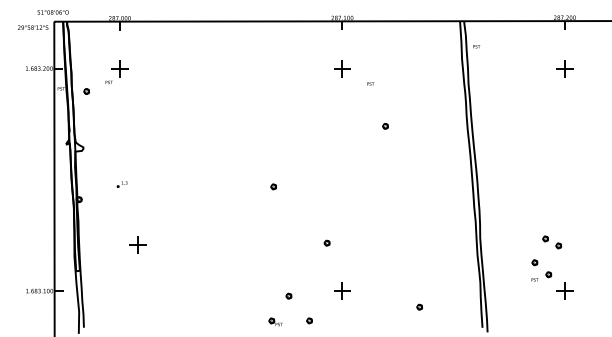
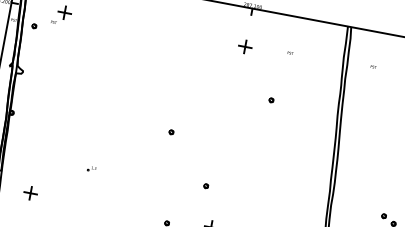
text: (476, 46) -> (373, 66), moved
text: (370, 83) -> (290, 52), moved
part: (121, 184) -> (91, 168), moved
part: (137, 244) -> (30, 192), moved

